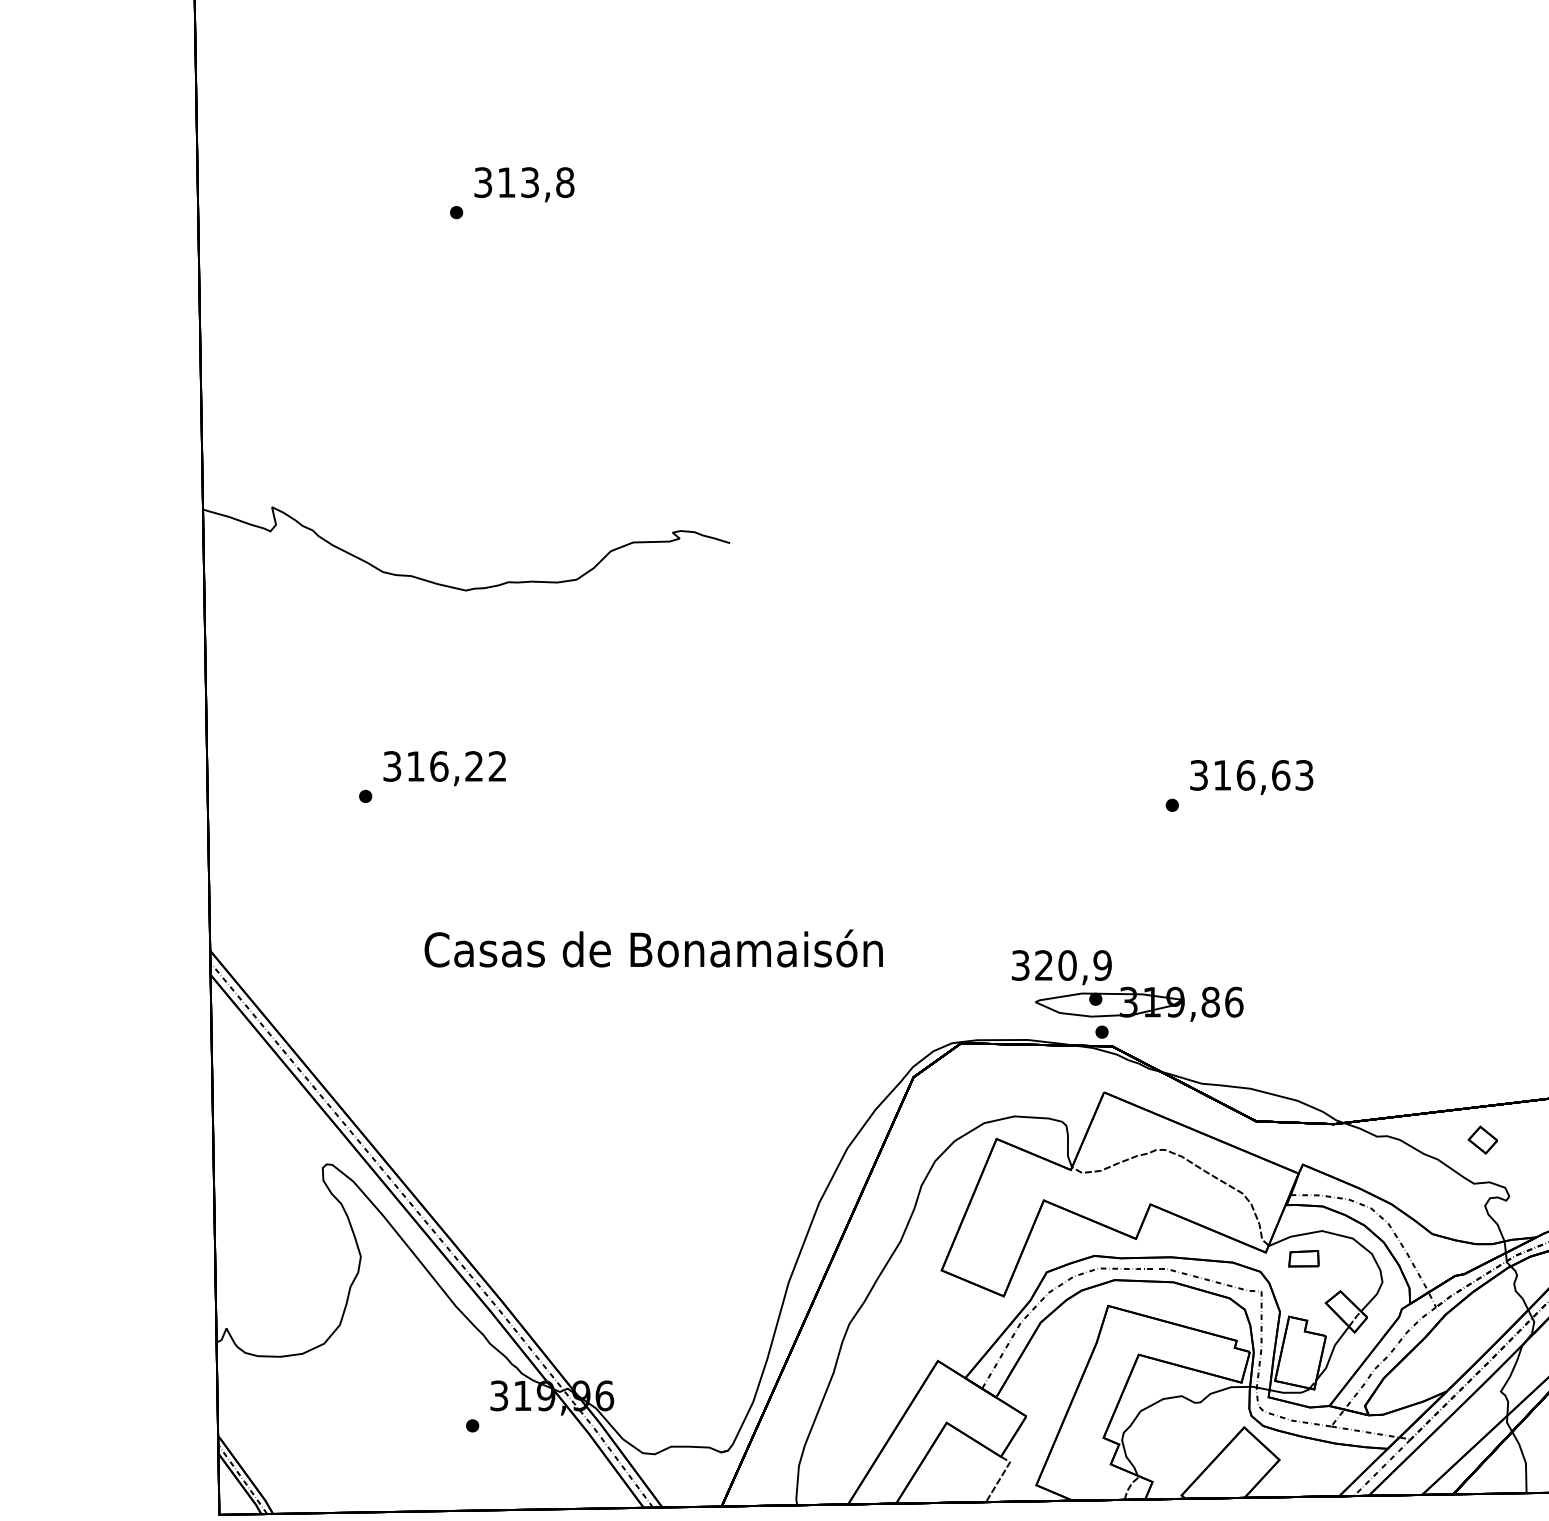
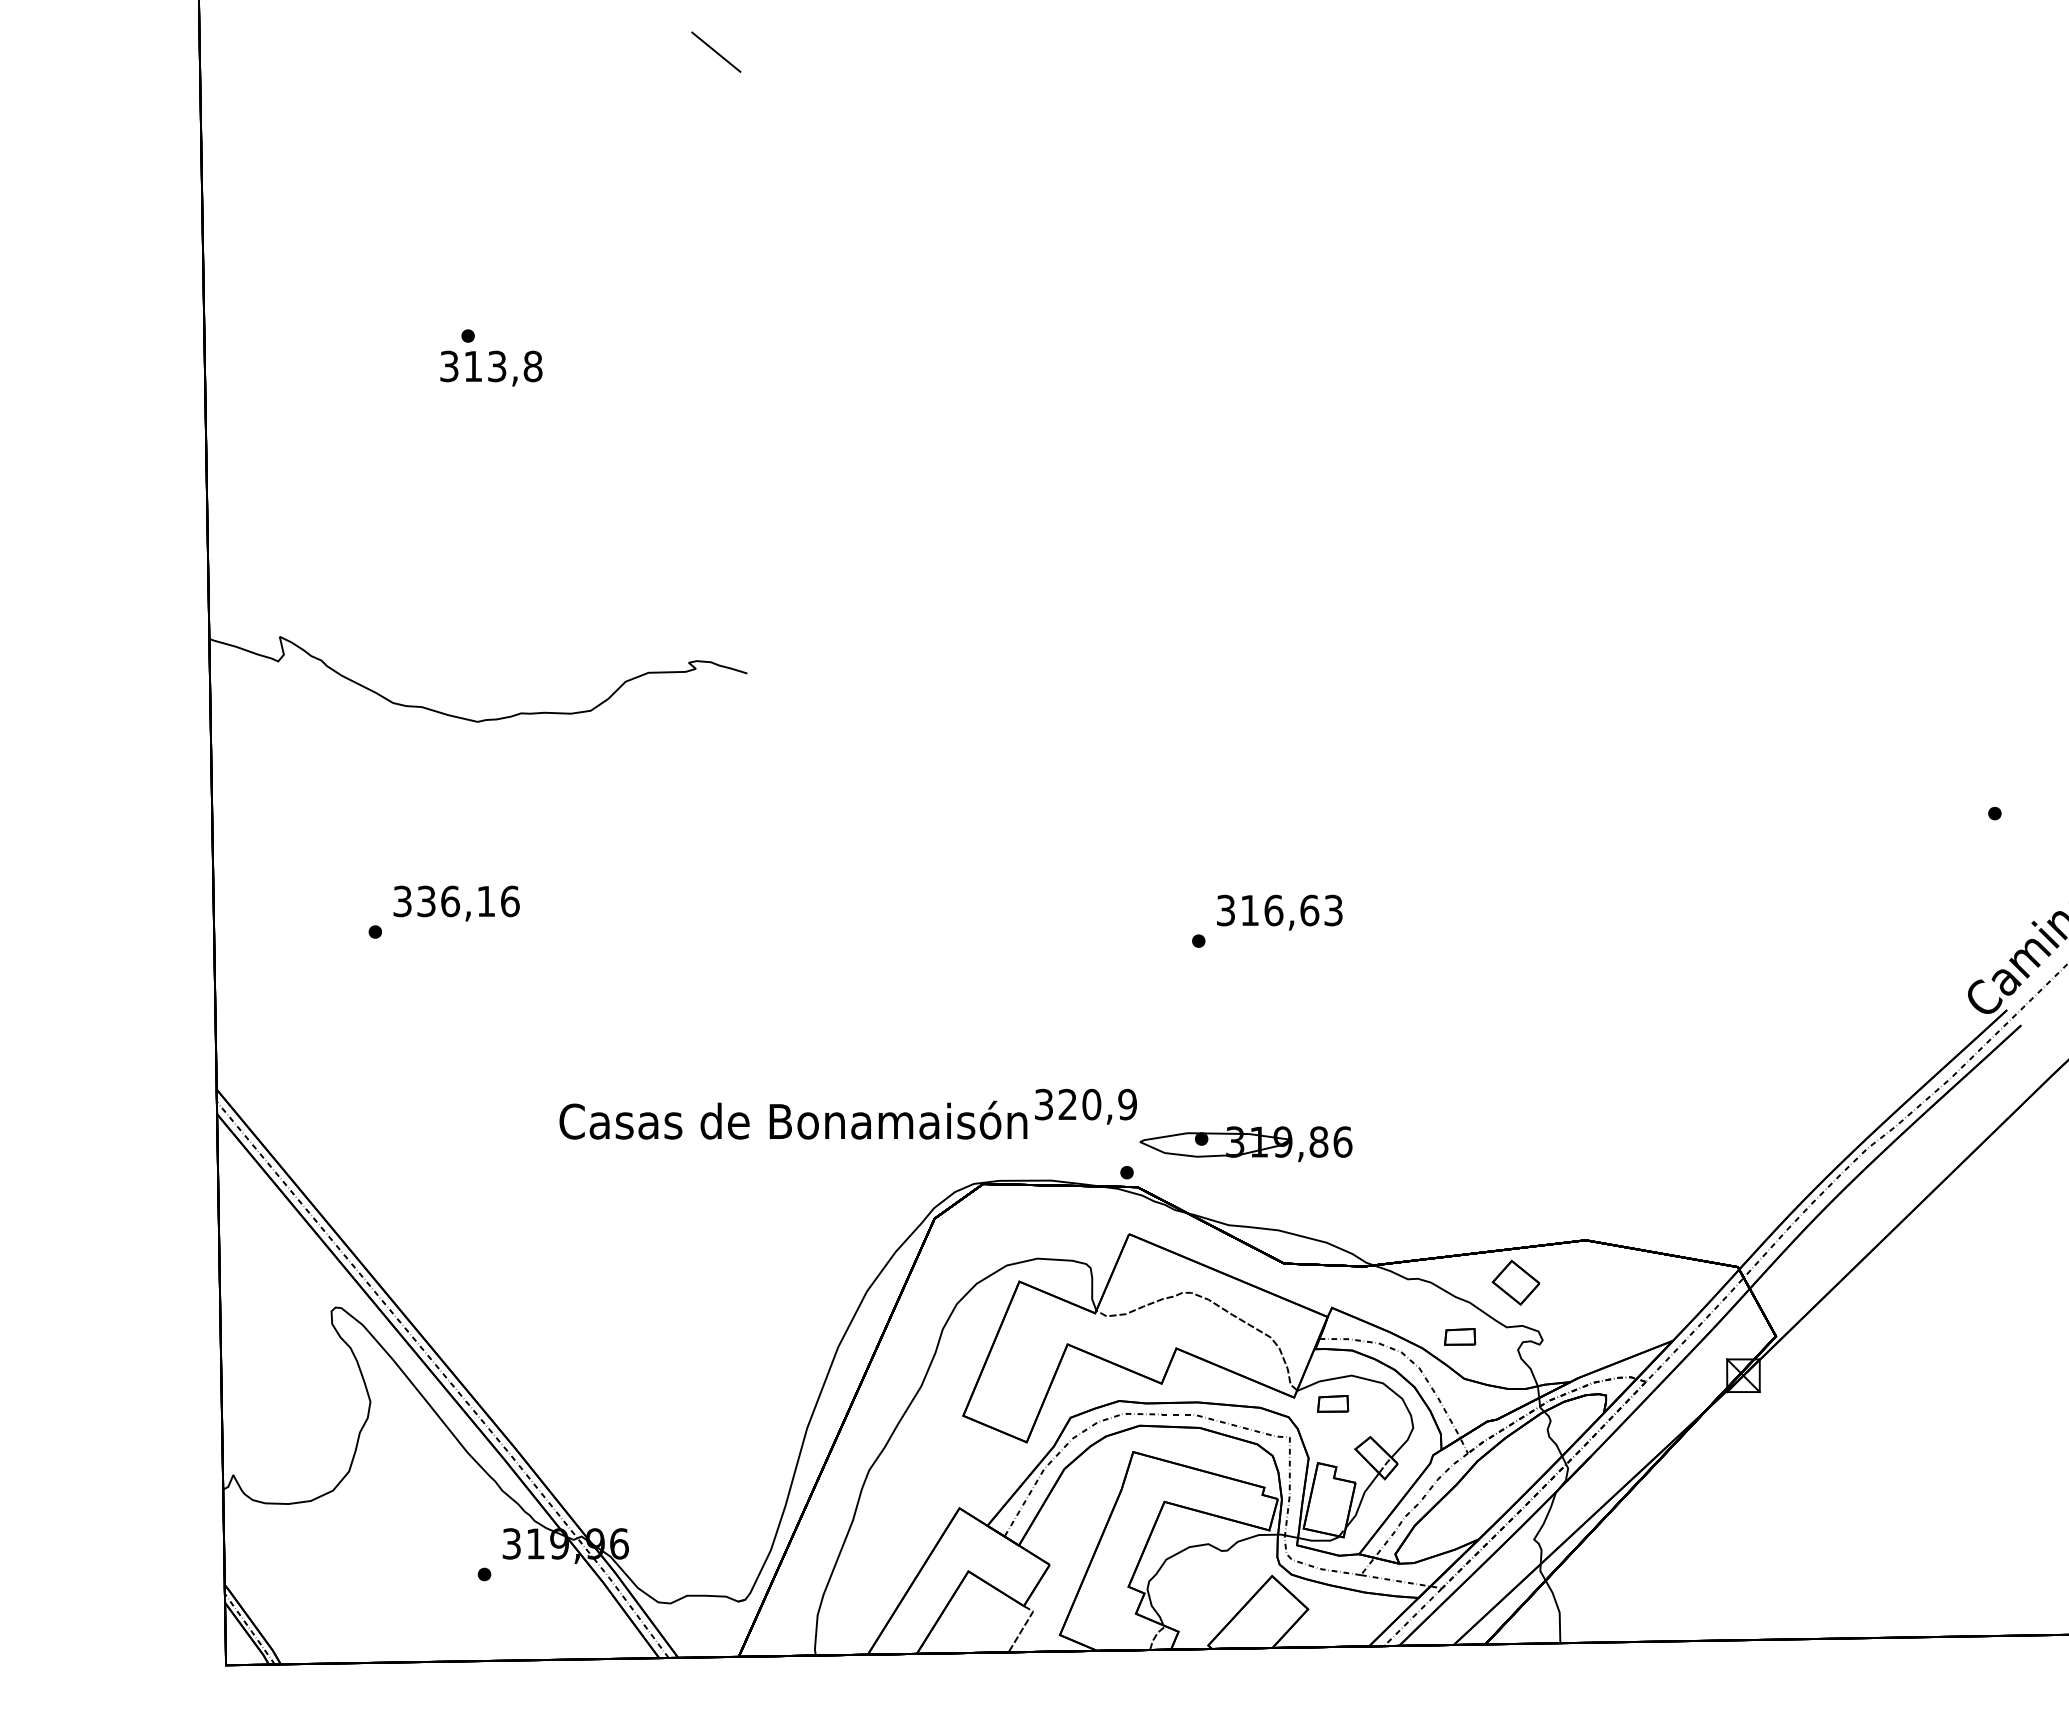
text: (524, 184) -> (491, 368), moved
text: (456, 766) -> (468, 901), 316,22 -> 336,16
text: (653, 947) -> (793, 1119), moved
part: (1138, 1004) -> (1245, 1144), moved
part: (1482, 1139) -> (1515, 1282), size x1.6
part: (1428, 1192) -> (1460, 1336), added

